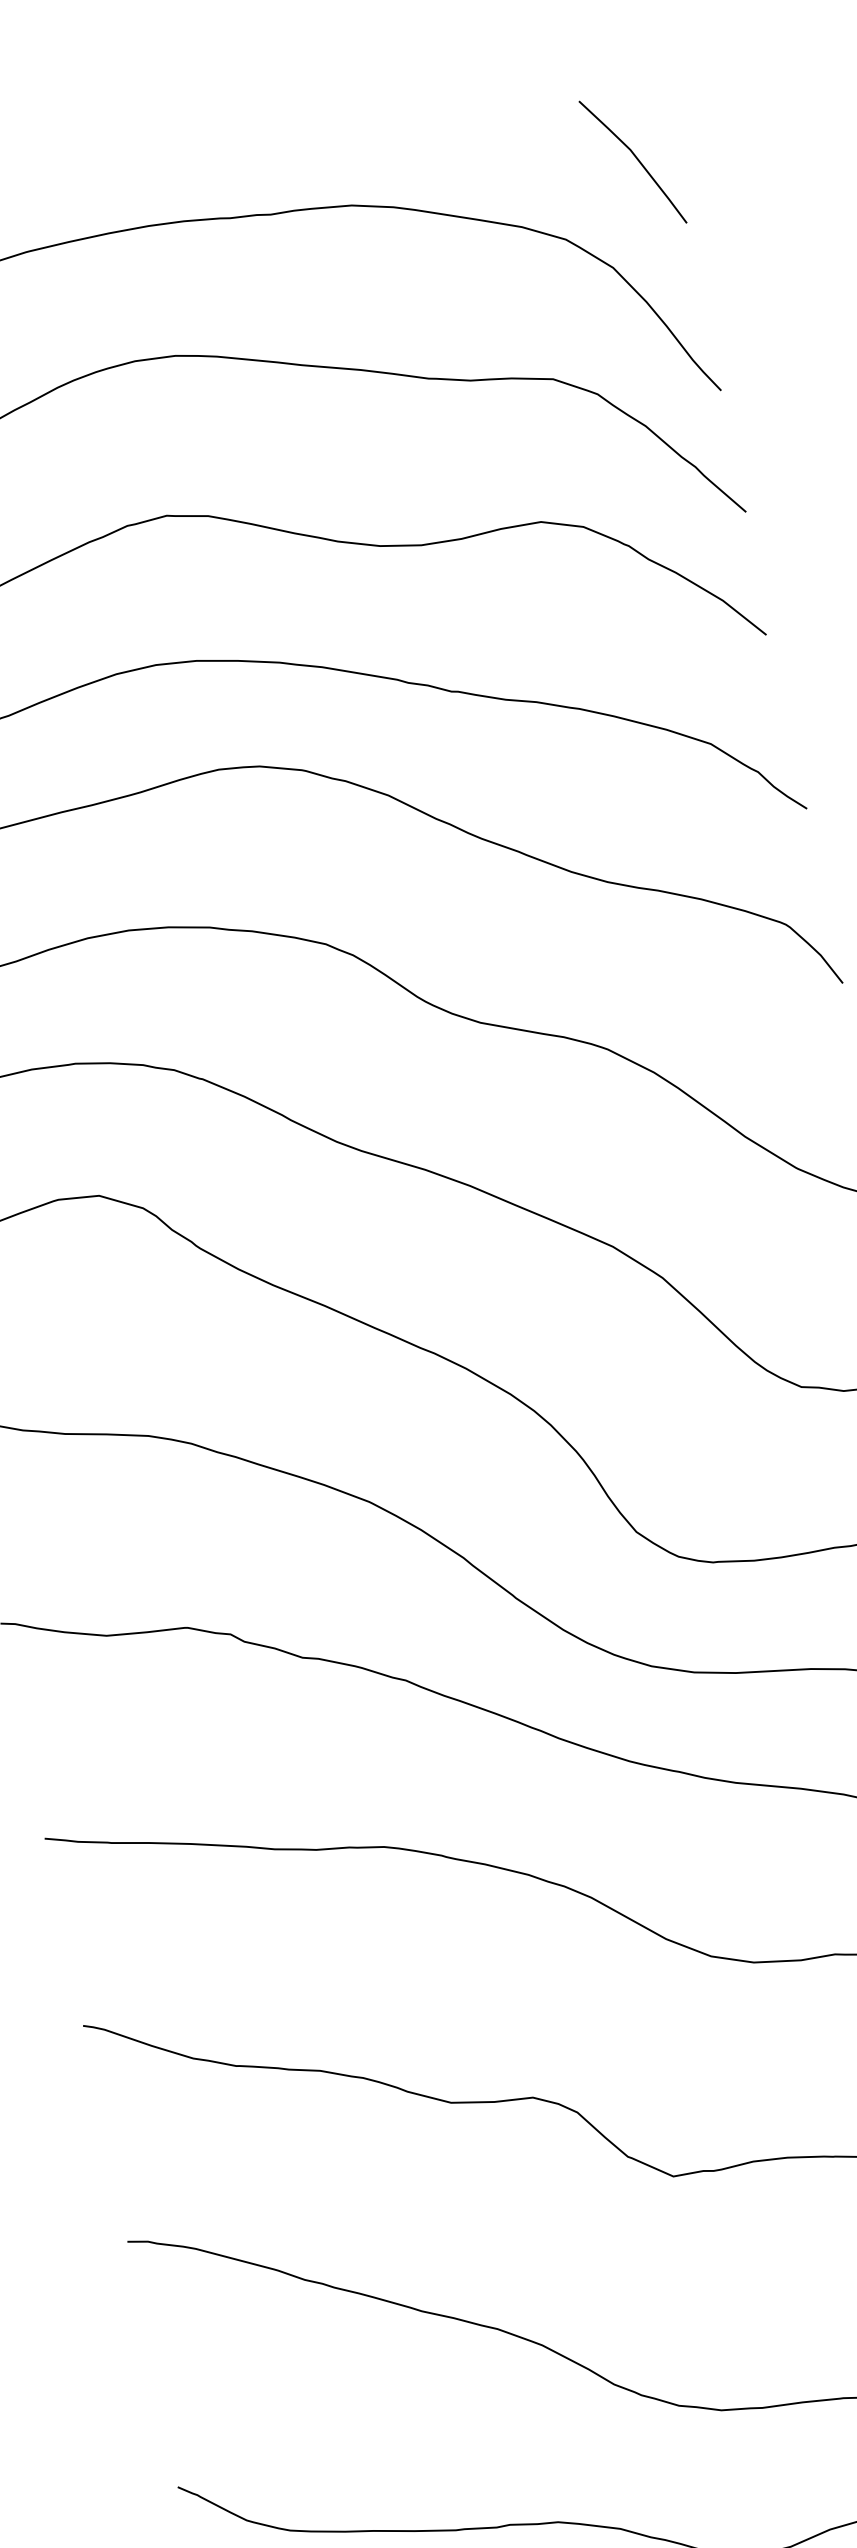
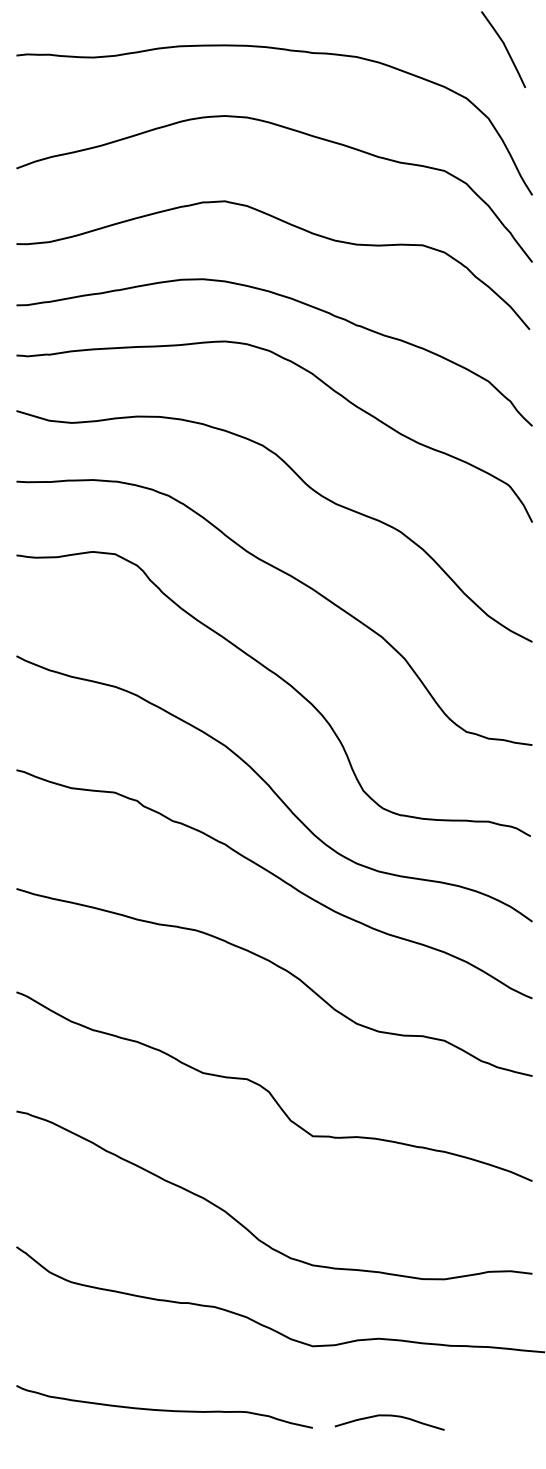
line: (636, 161) -> (505, 49), moved

